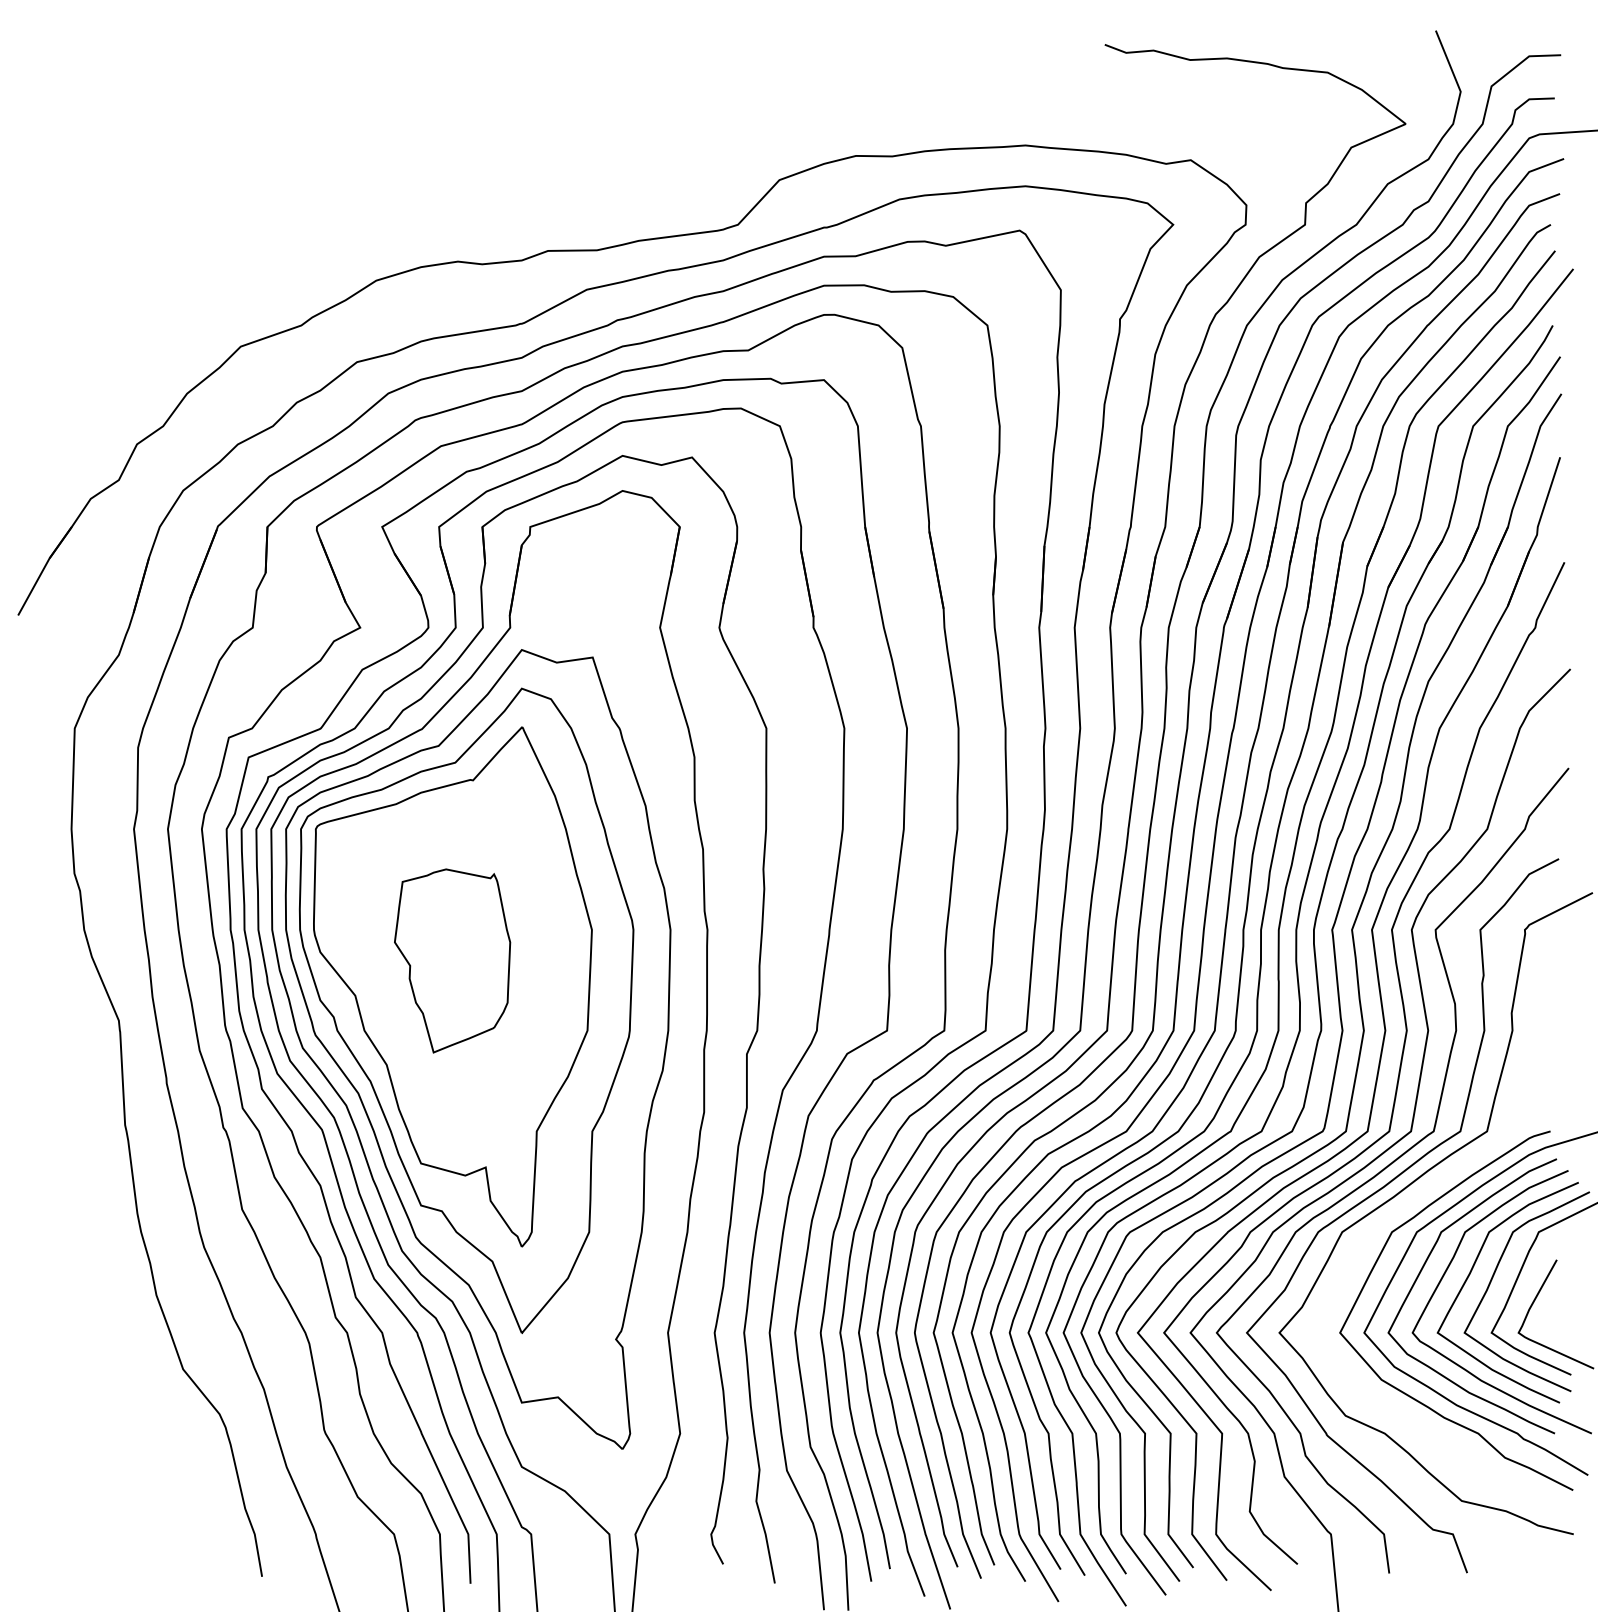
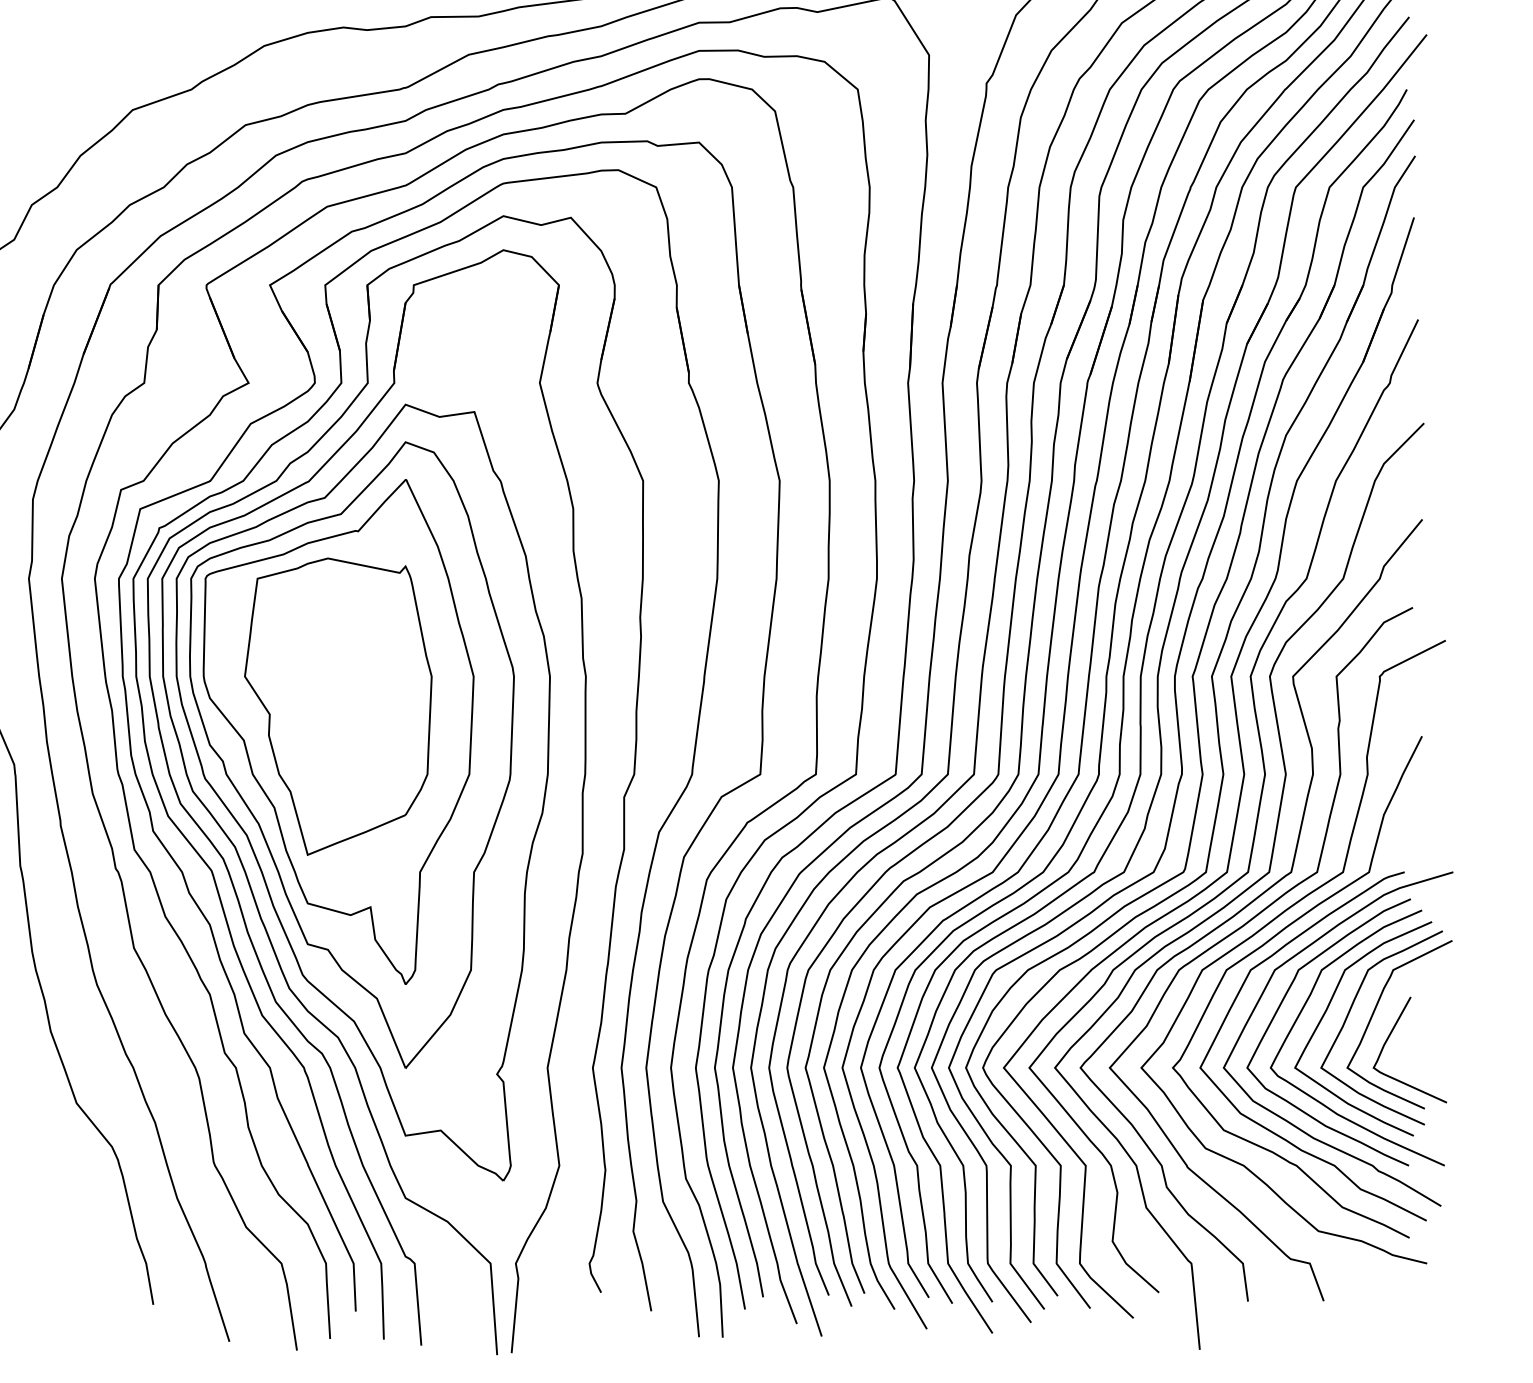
part: (452, 960) -> (338, 706), size x1.67
curve: (1405, 1207) -> (1263, 946), added

